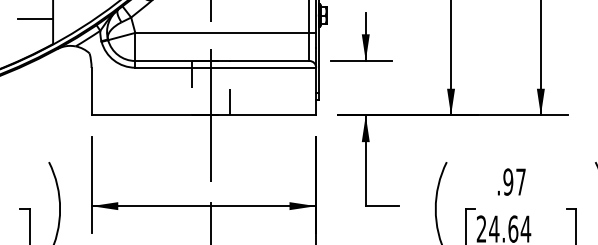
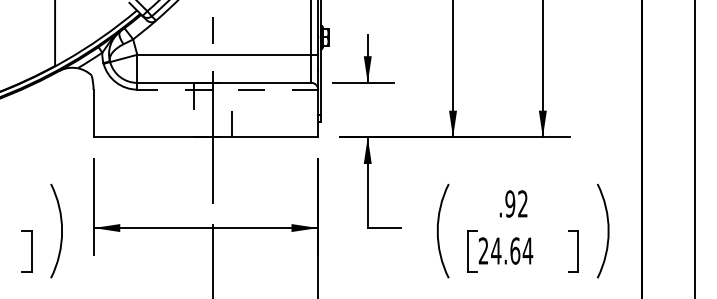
line: (35, 18) -> (37, 40), removed
line: (225, 67) -> (227, 89), solid -> dashed
text: (520, 181) -> (522, 203), .97 -> .92

